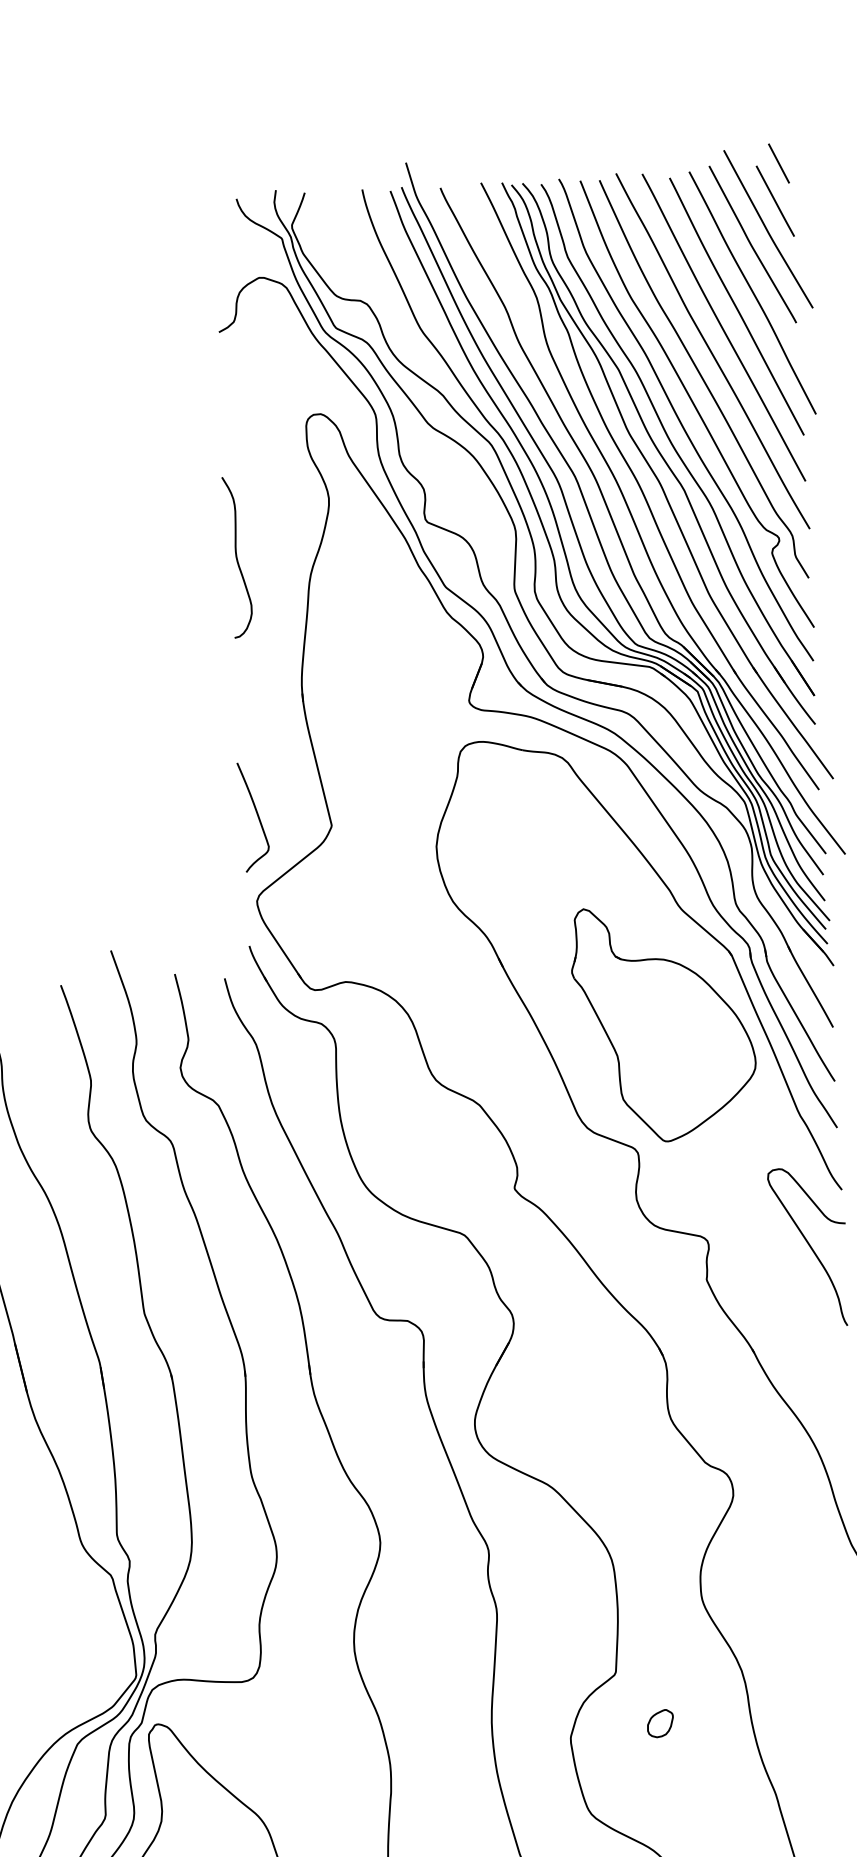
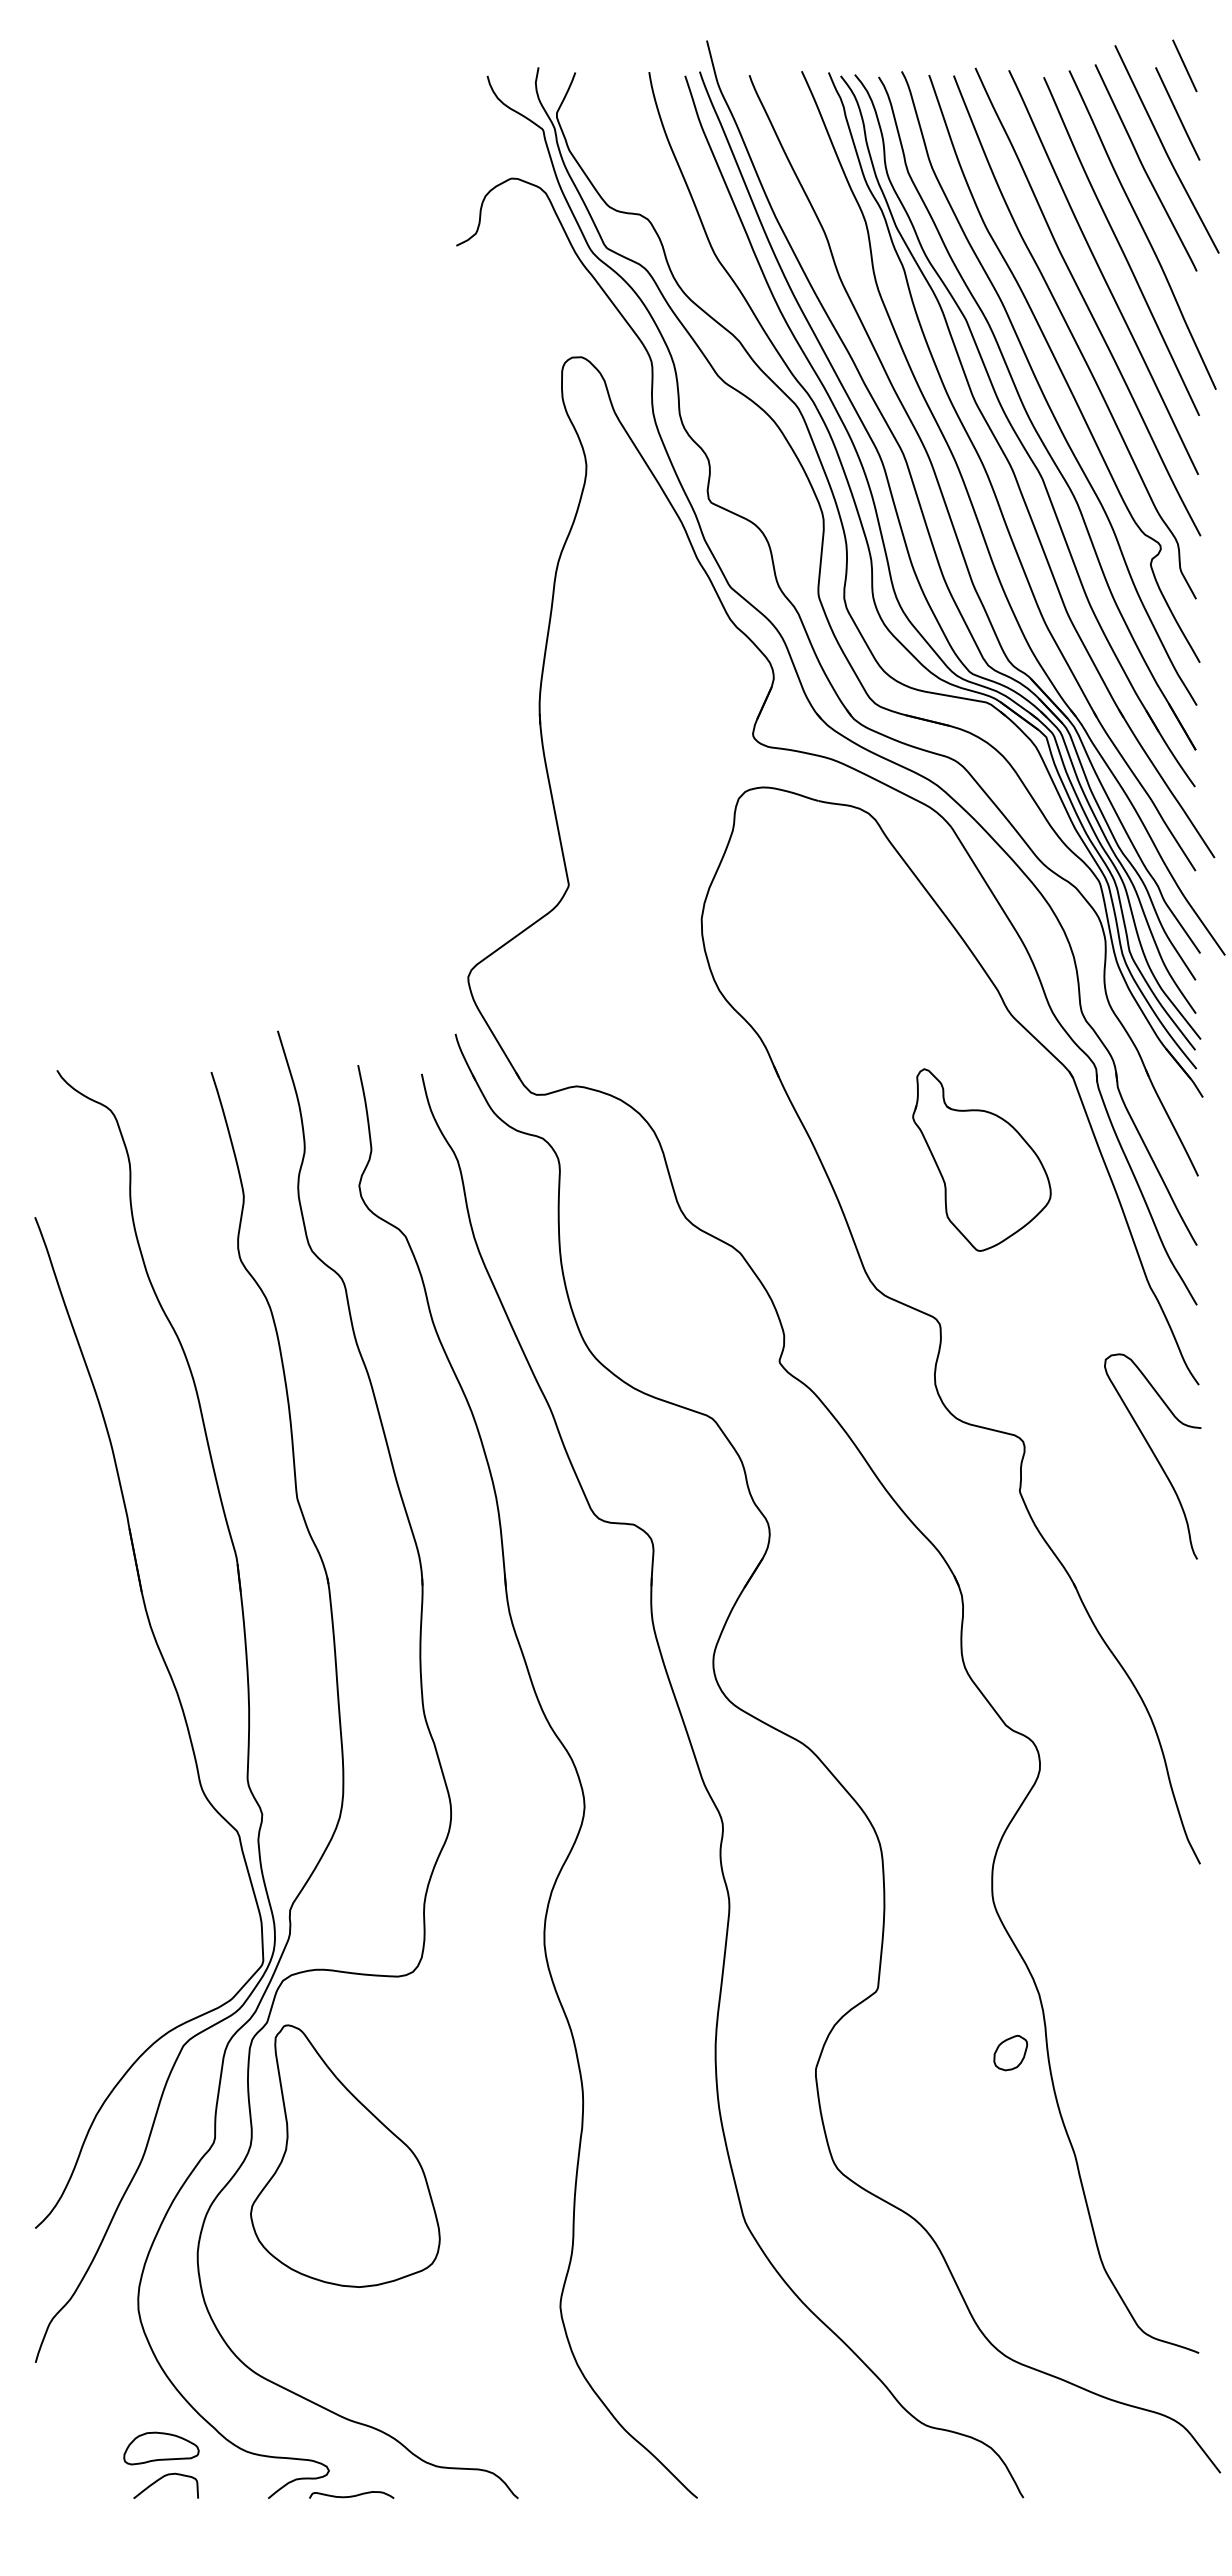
curve: (237, 557) -> (465, 535), removed
curve: (256, 814) -> (473, 865), removed
part: (663, 1022) -> (981, 1159), size x0.6
part: (660, 1723) -> (1010, 2052), moved

